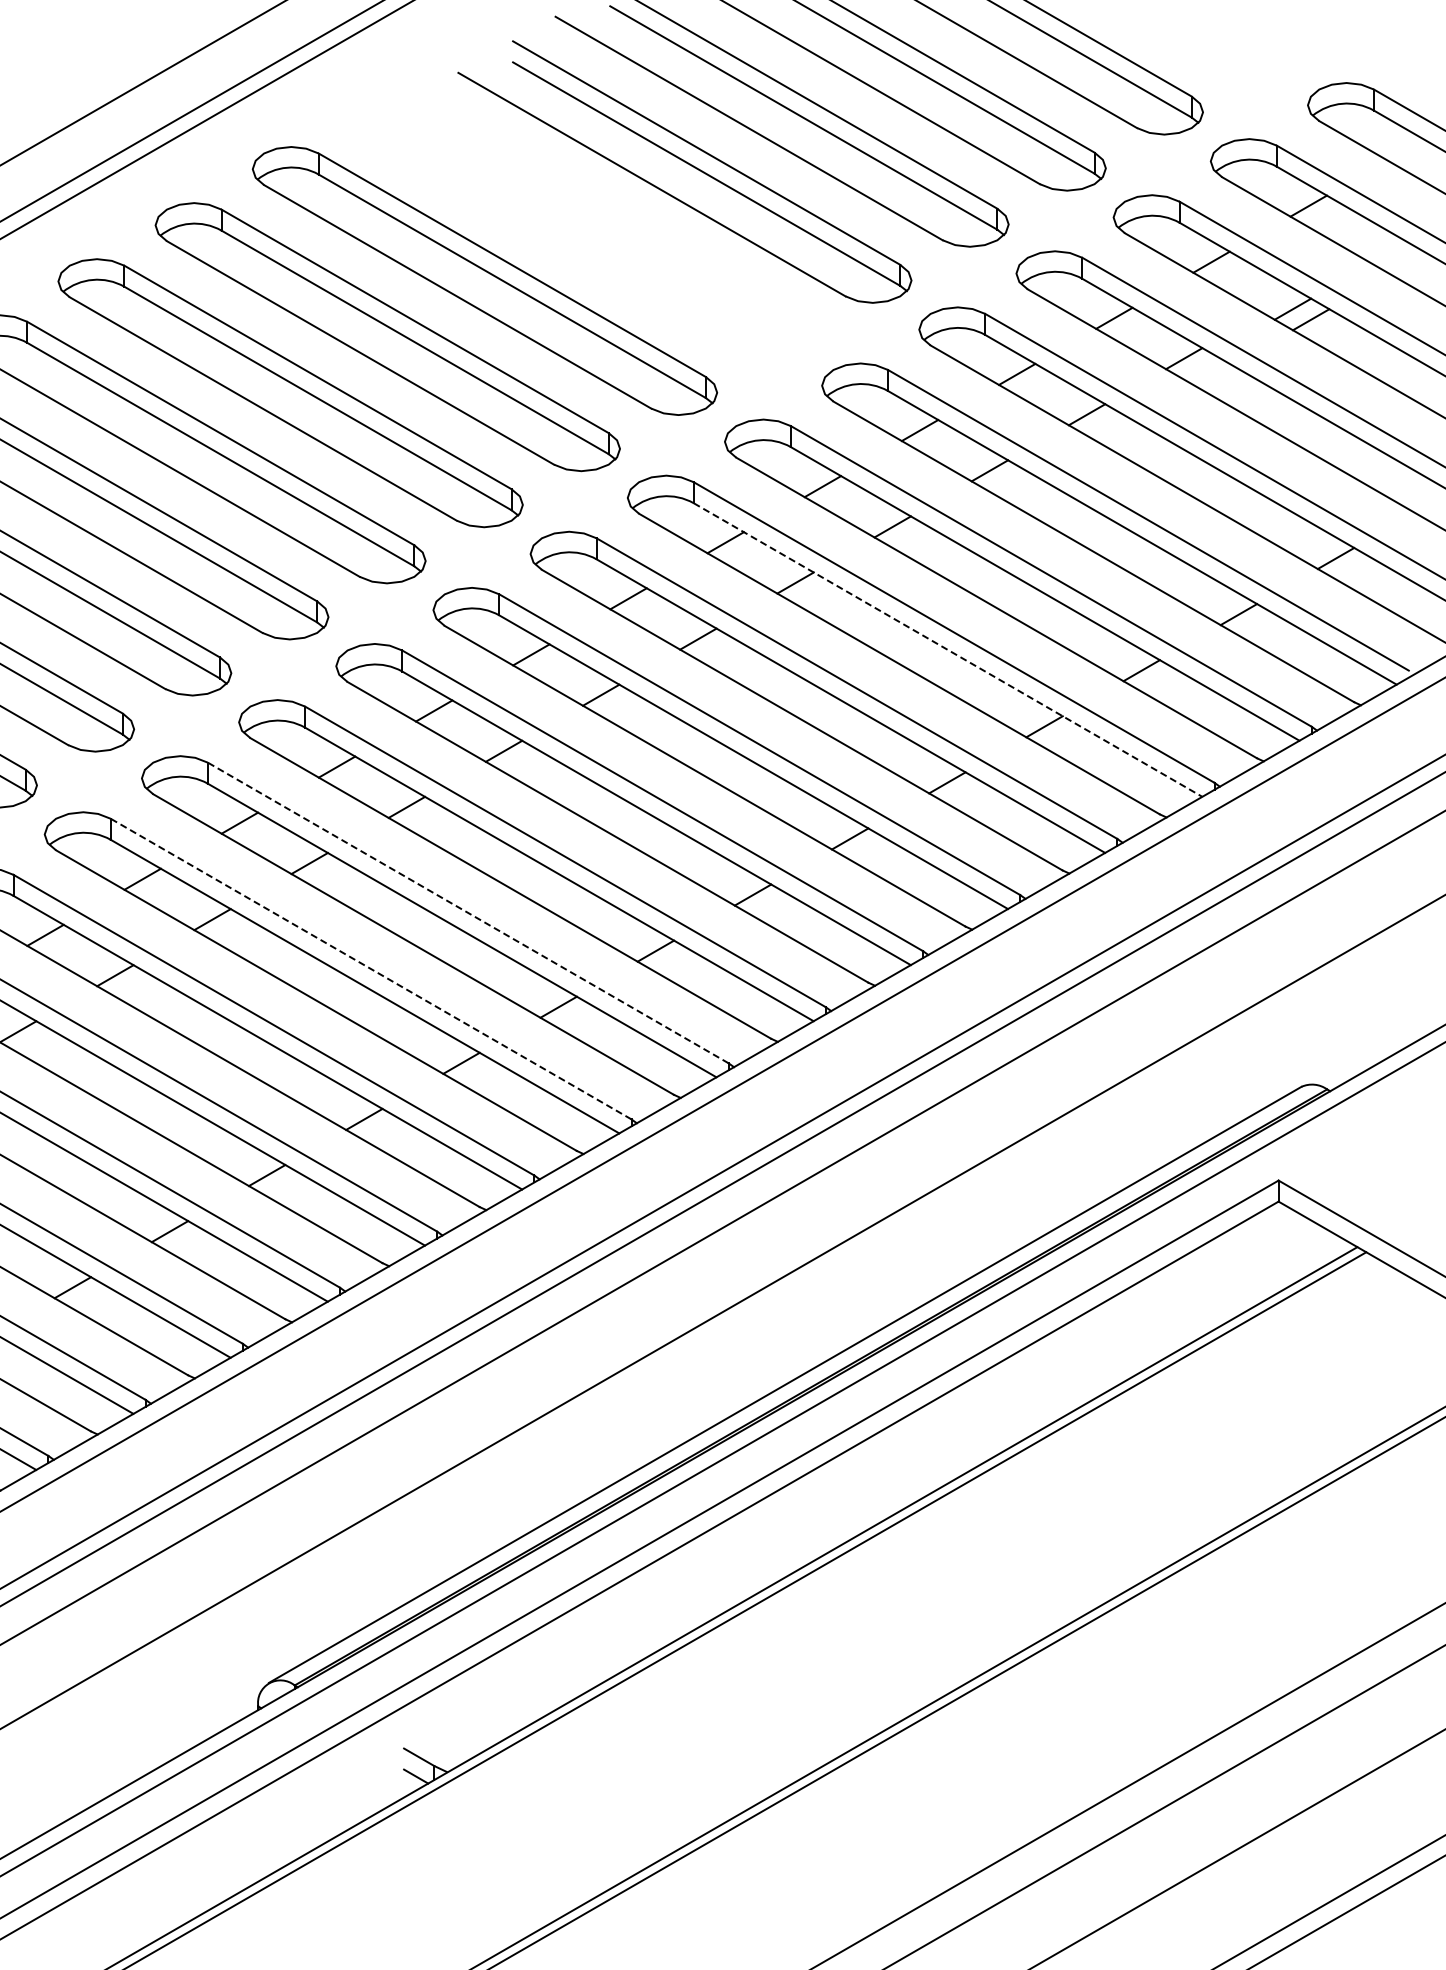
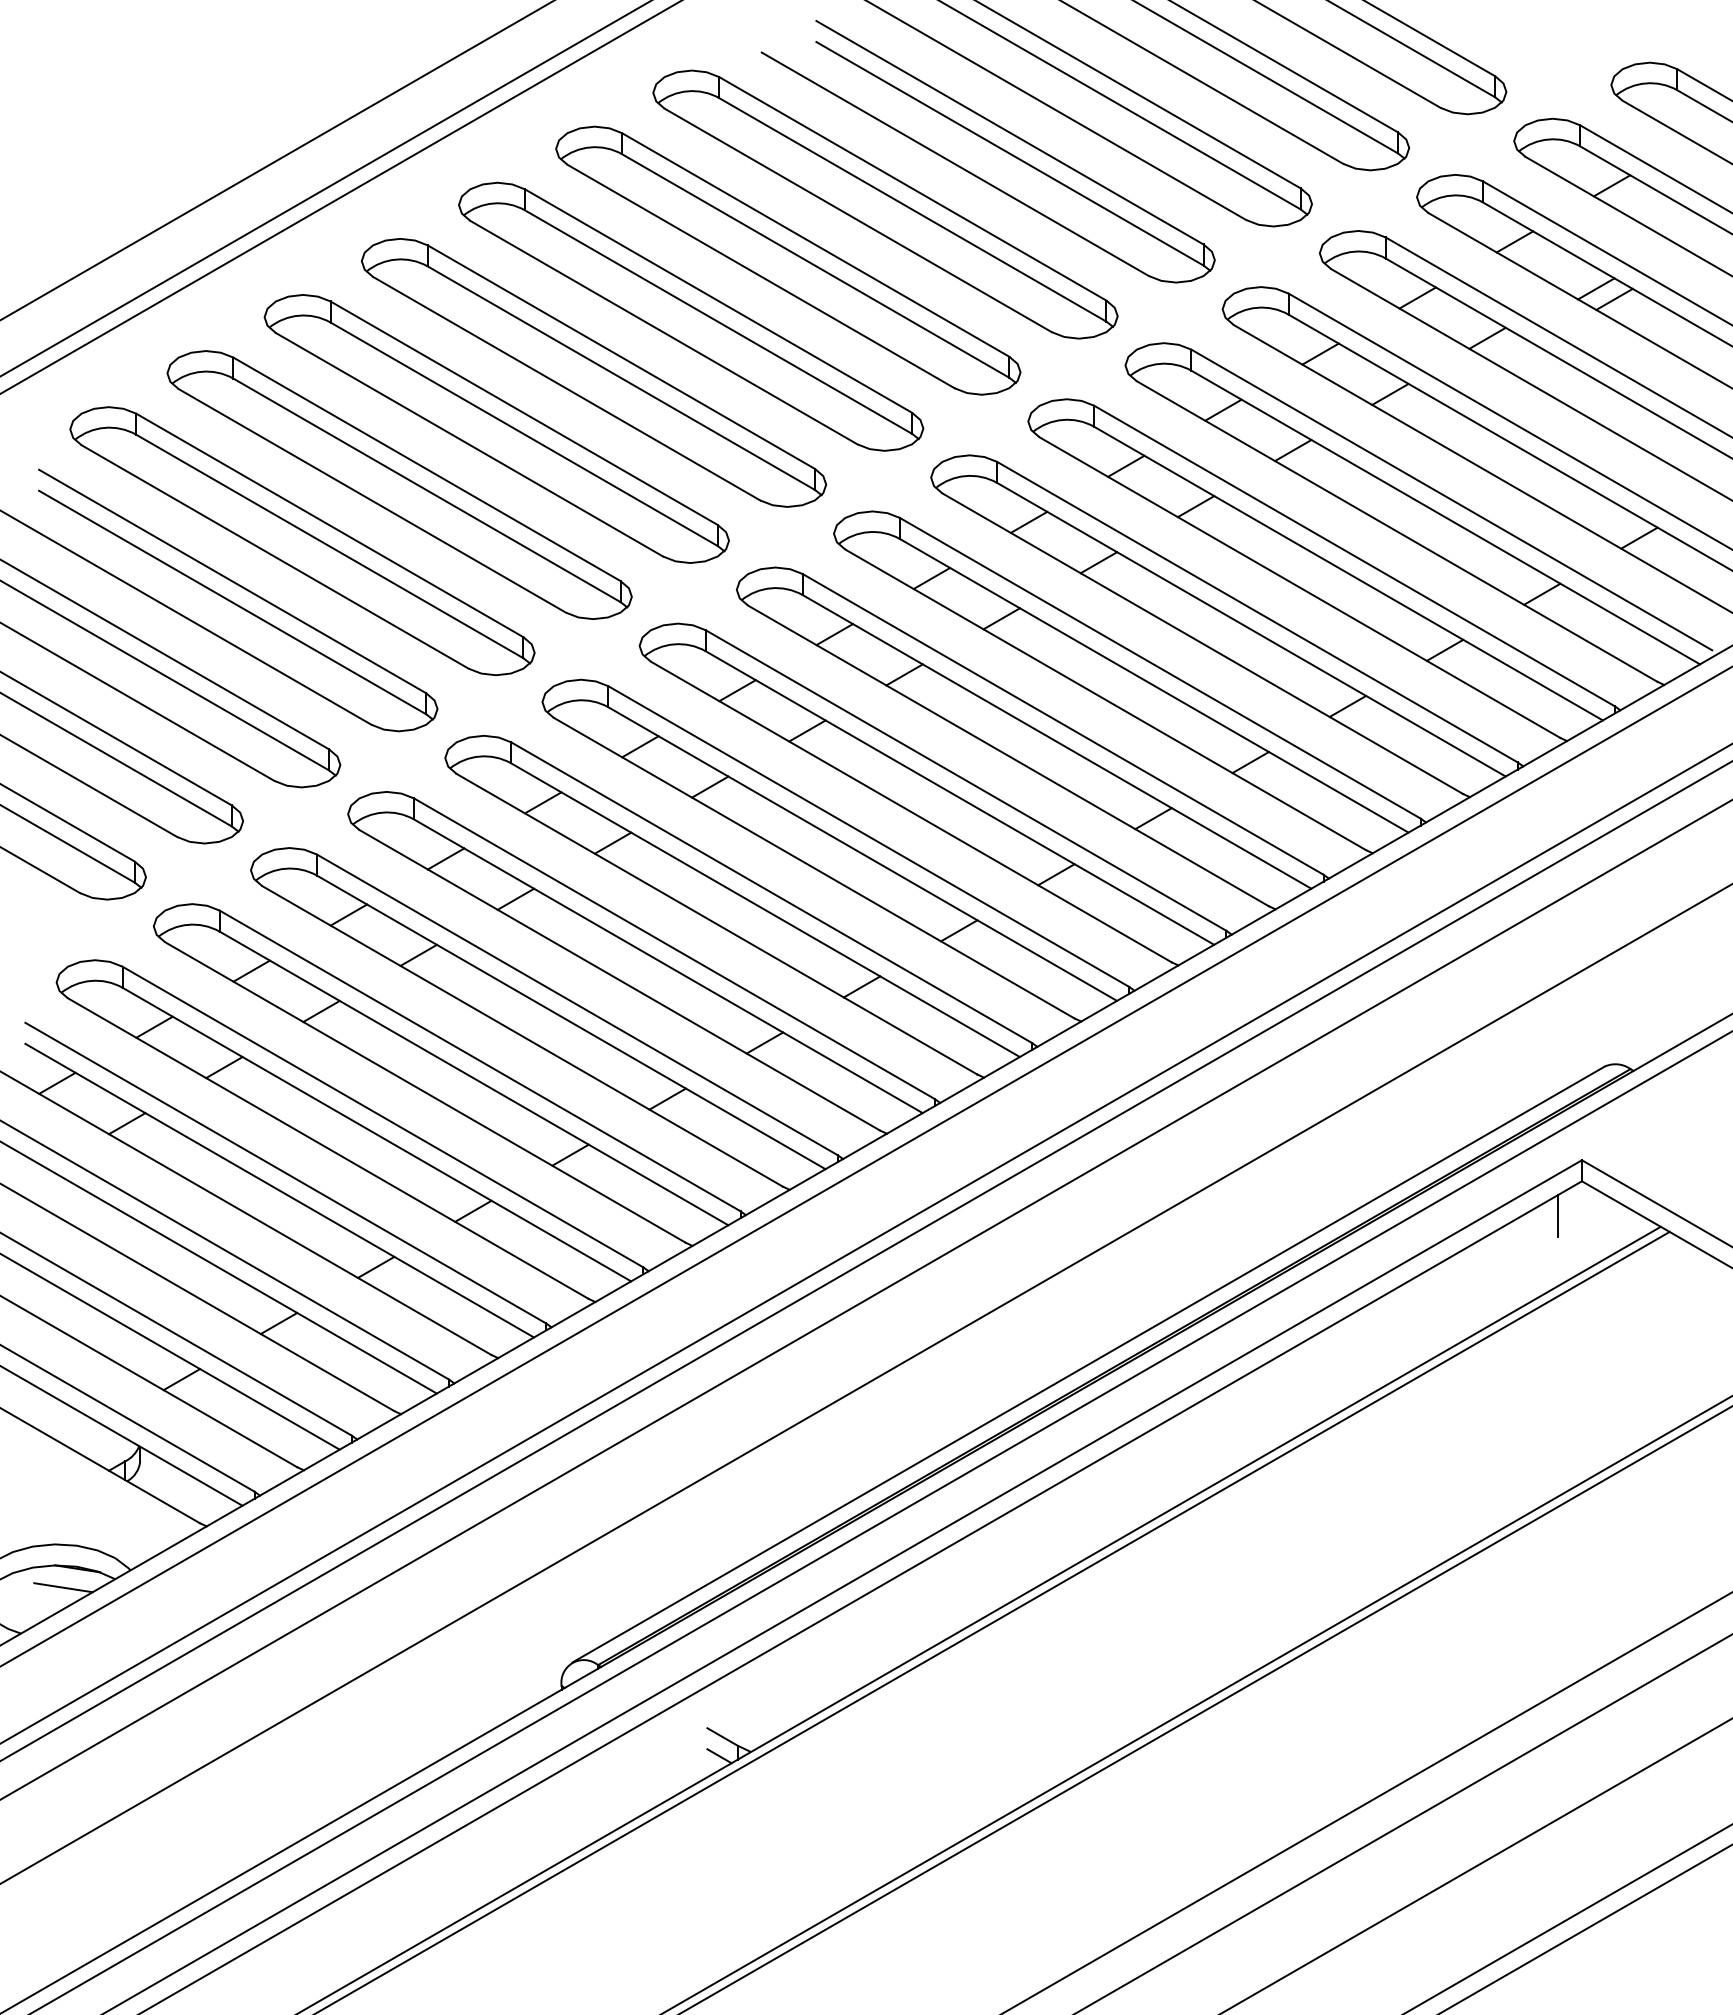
part: (582, 224) -> (885, 204), added
line: (948, 649) -> (1251, 629), dashed -> solid
line: (468, 912) -> (771, 892), dashed -> solid
line: (371, 968) -> (674, 948), dashed -> solid
line: (1254, 1236) -> (1557, 1216), added

